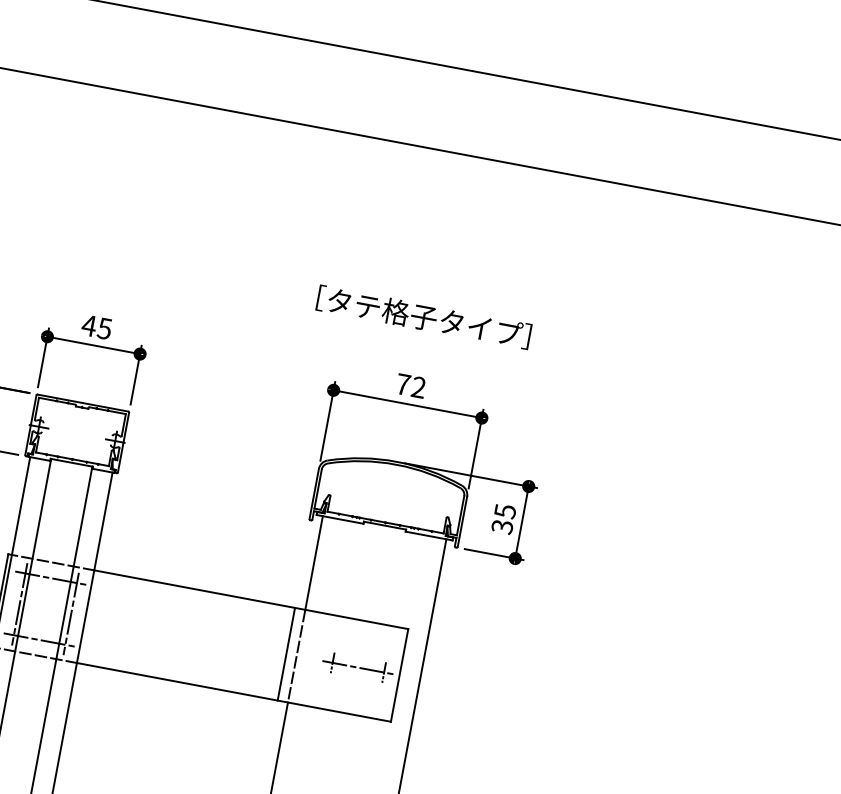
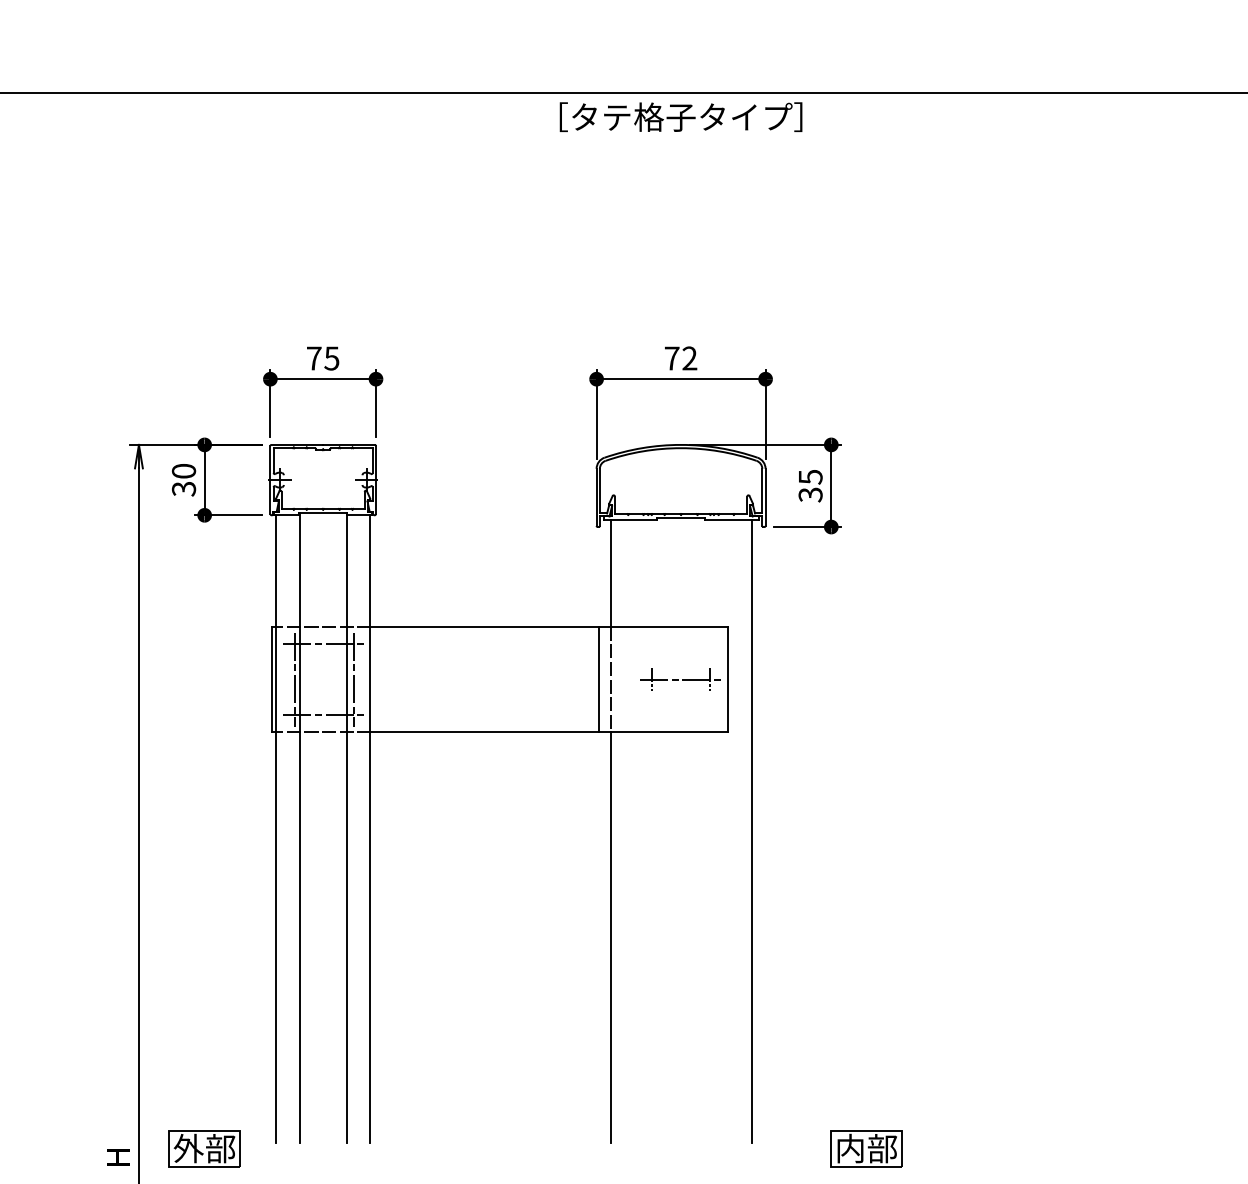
text: (423, 316) -> (680, 116), moved
text: (89, 325) -> (314, 358), 45 -> 75

